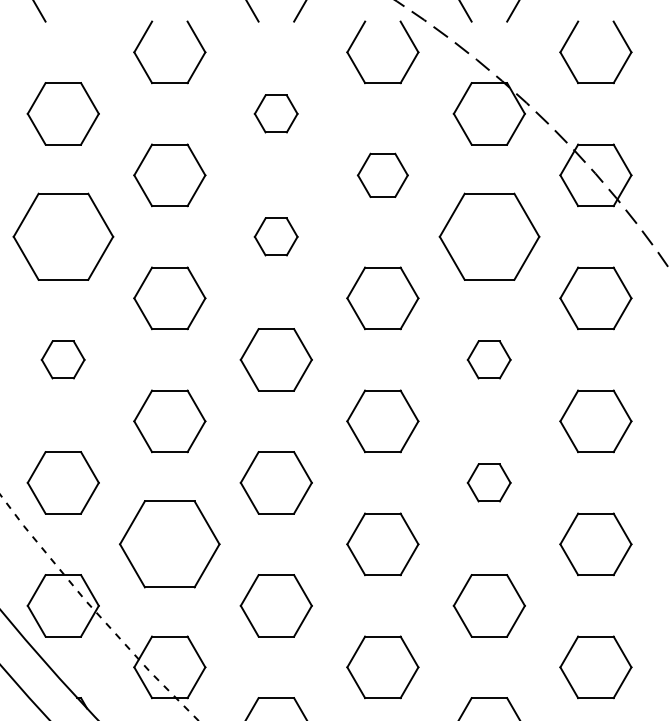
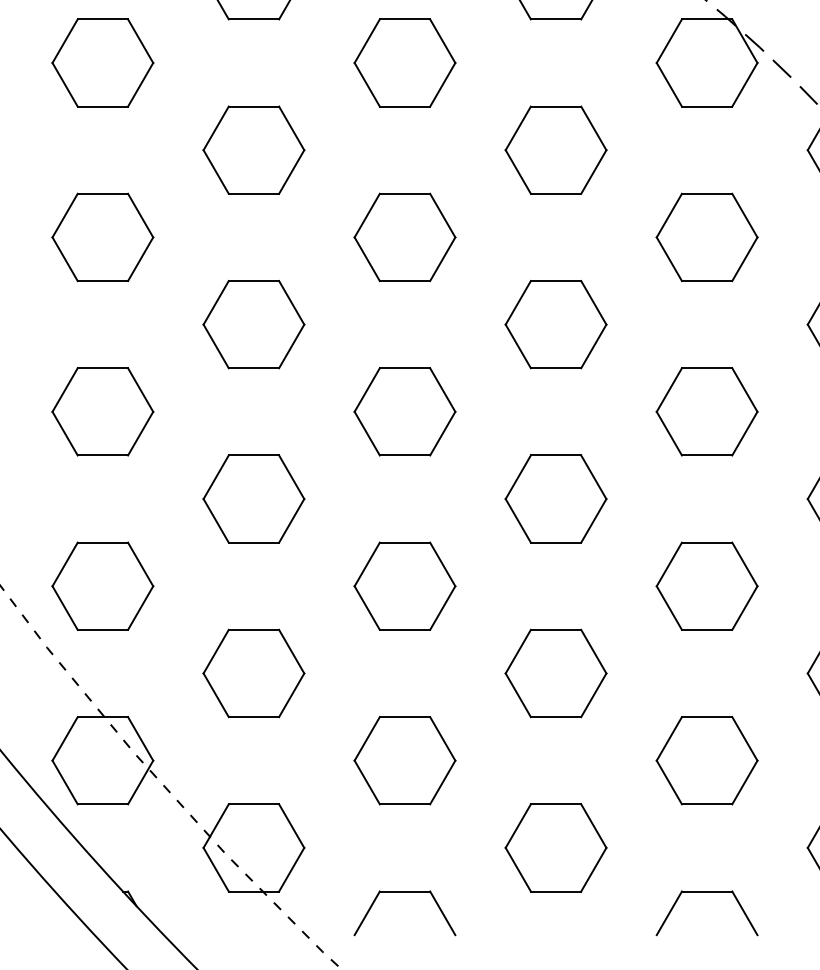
part: (275, 113) -> (403, 62), size x1.67
part: (382, 175) -> (555, 150), size x1.43
part: (62, 236) -> (101, 236), size x0.71
part: (275, 236) -> (403, 236), size x1.67
part: (488, 236) -> (705, 236), size x0.71
part: (62, 359) -> (101, 411), size x1.67
part: (488, 359) -> (705, 411), size x1.67
part: (488, 482) -> (705, 585), size x1.67
part: (169, 544) -> (253, 673), size x0.71

